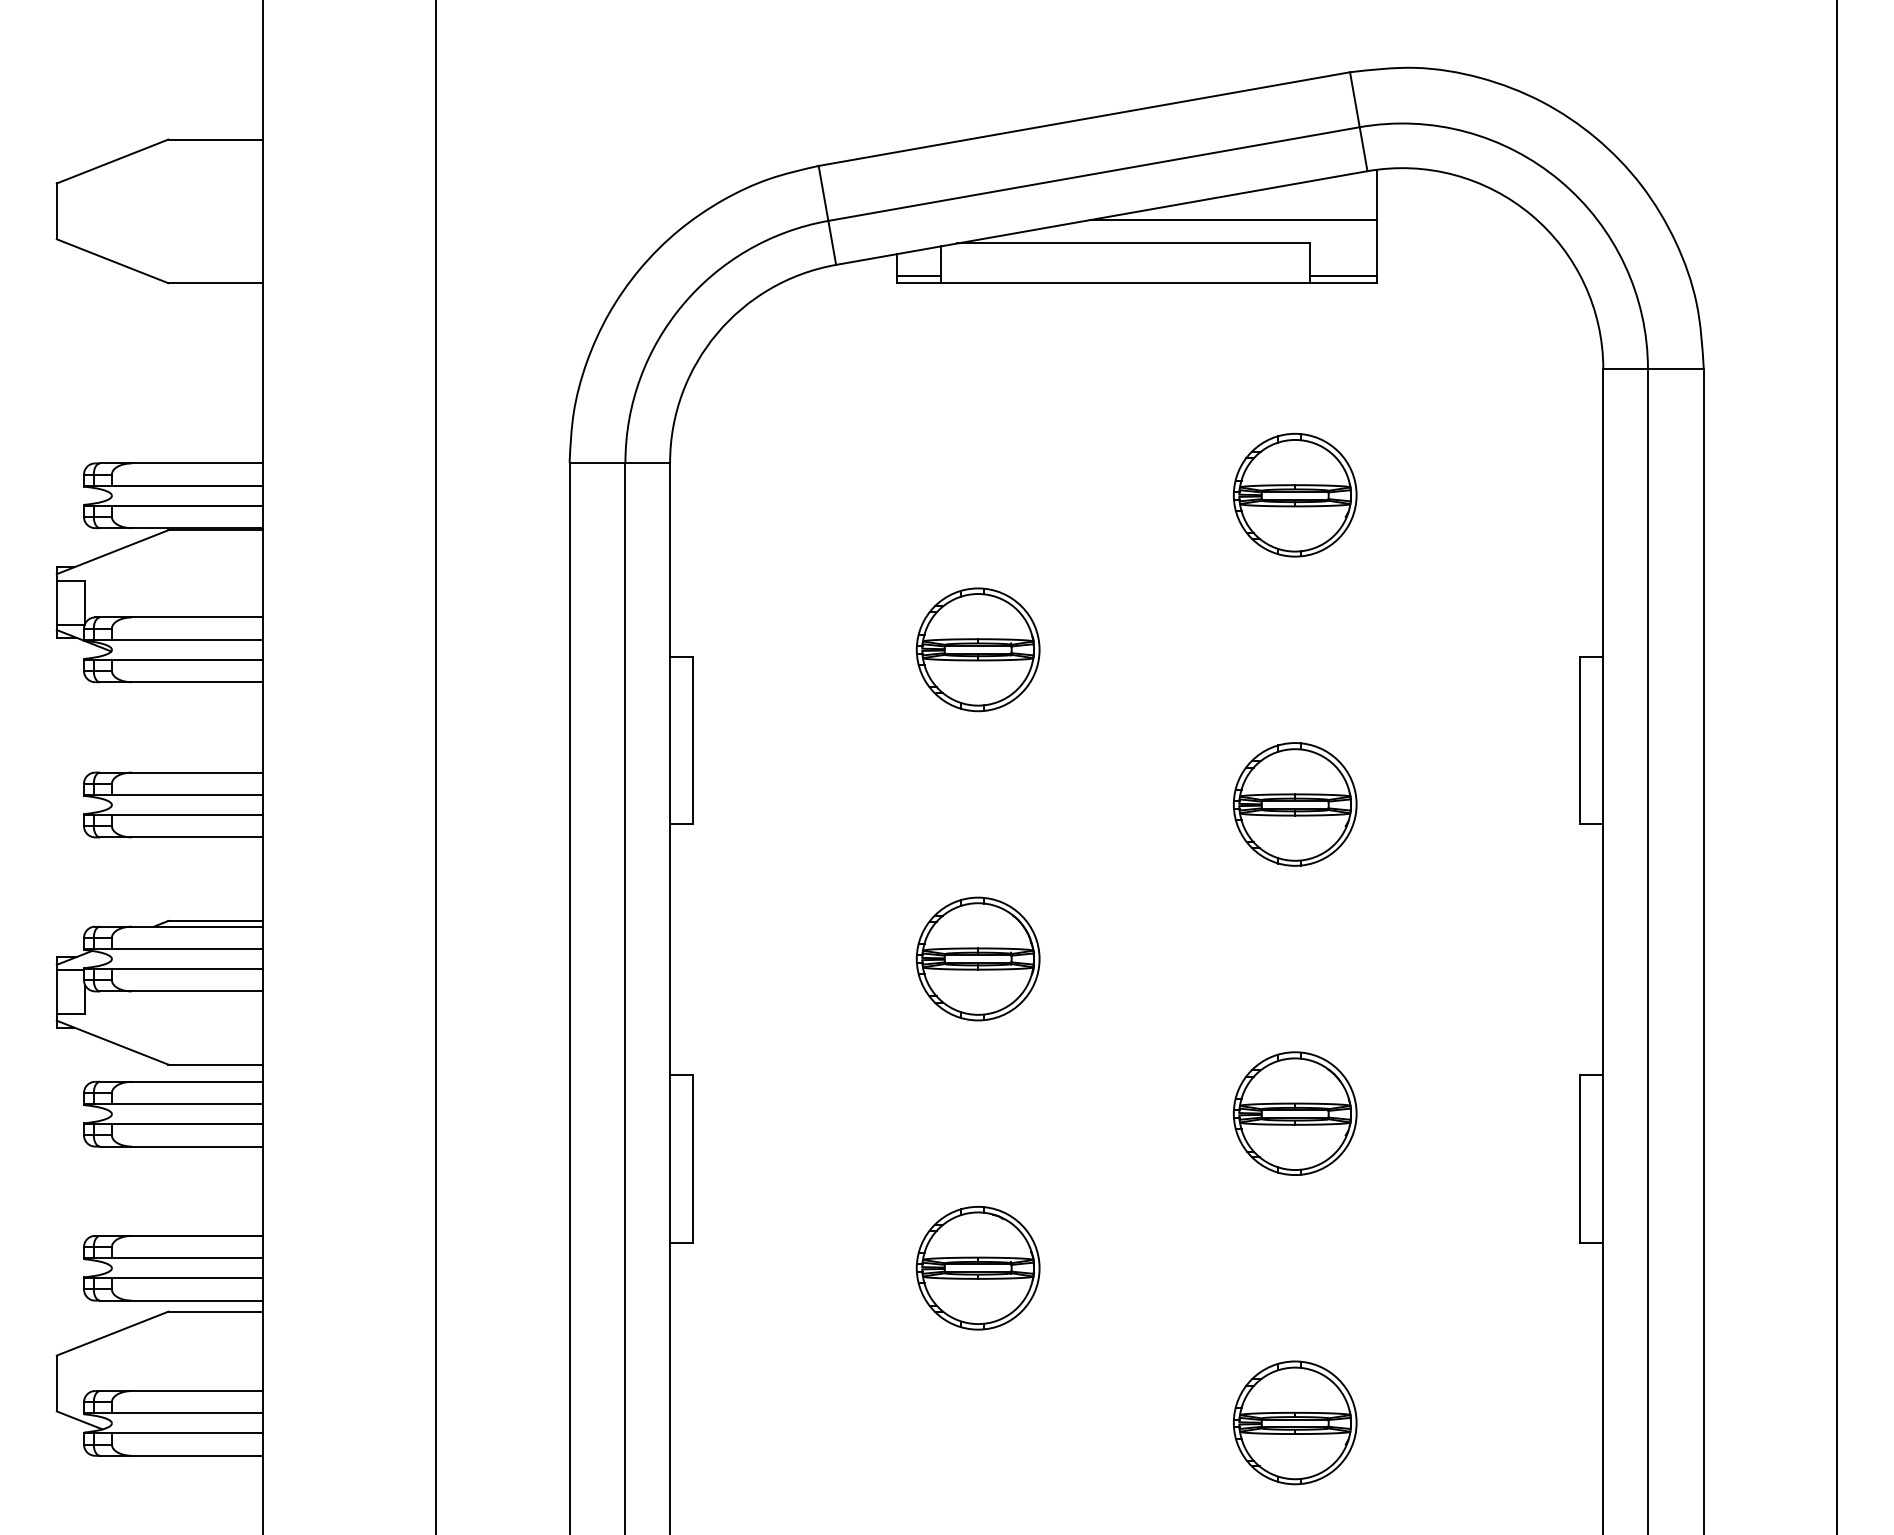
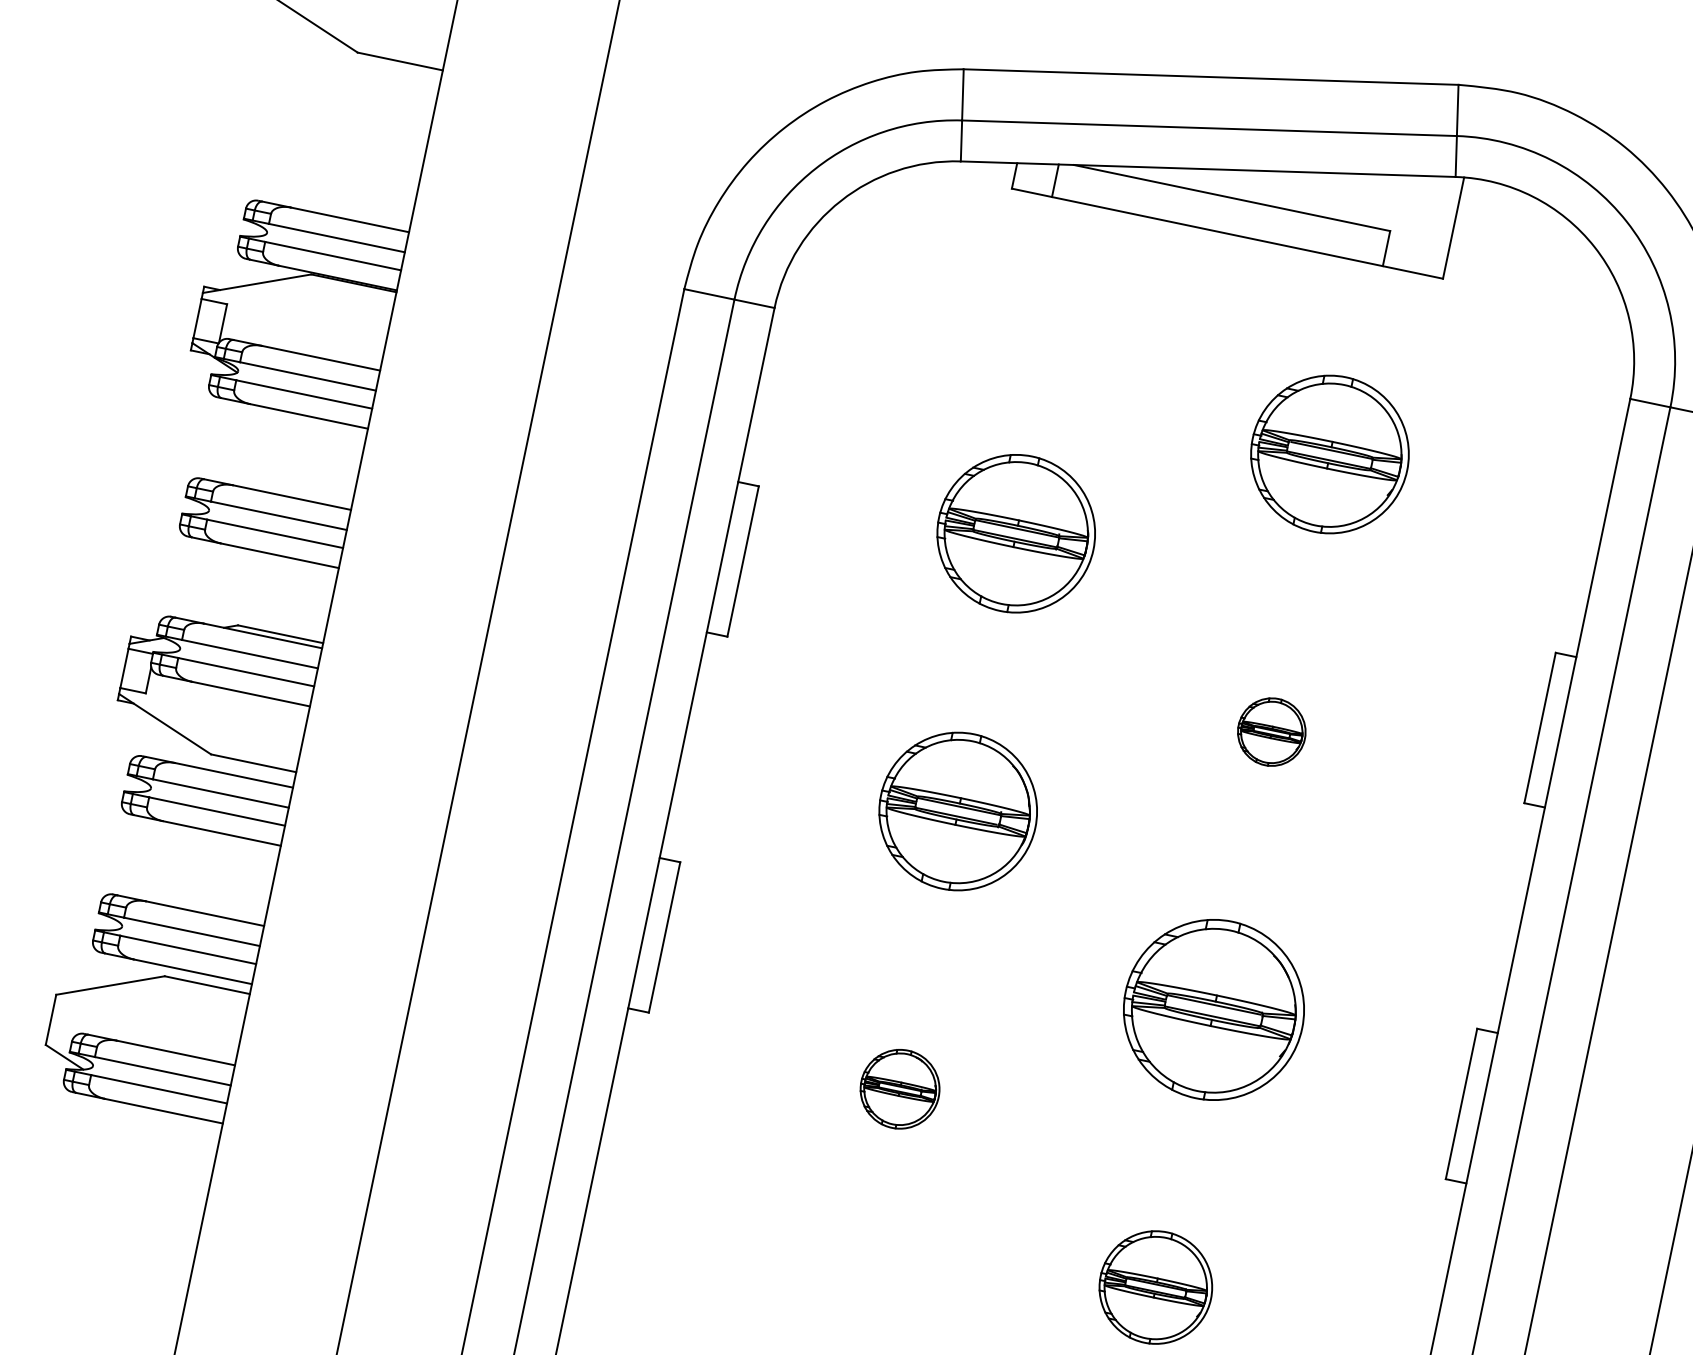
line: (1233, 220) -> (1326, 196), removed
line: (918, 275) -> (1032, 186), removed
line: (1342, 275) -> (1413, 265), removed
part: (1294, 494) -> (1329, 453), size x1.4
part: (977, 649) -> (1015, 533), size x1.4
part: (1294, 804) -> (1271, 732), size x0.6
part: (977, 958) -> (957, 810), size x1.4
part: (1294, 1113) -> (1213, 1009), size x1.6
part: (977, 1268) -> (899, 1089), size x0.7

